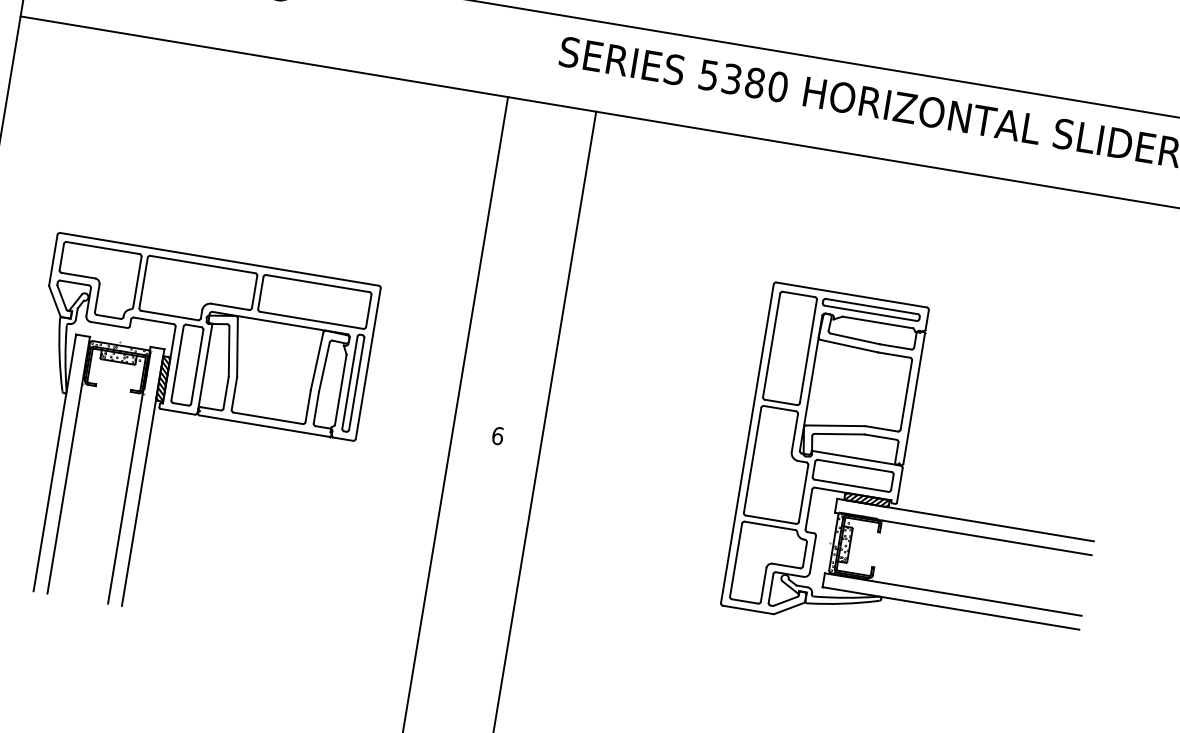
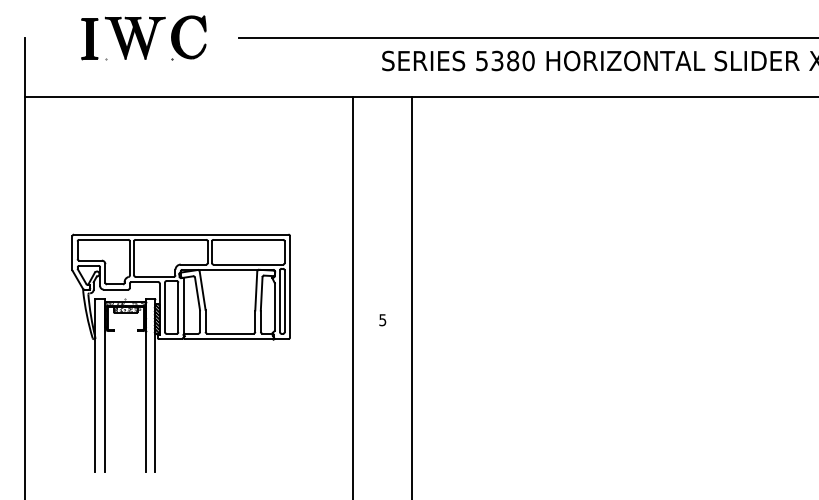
text: (497, 436) -> (382, 320), 6 -> 5
part: (903, 468) -> (652, 297), removed

